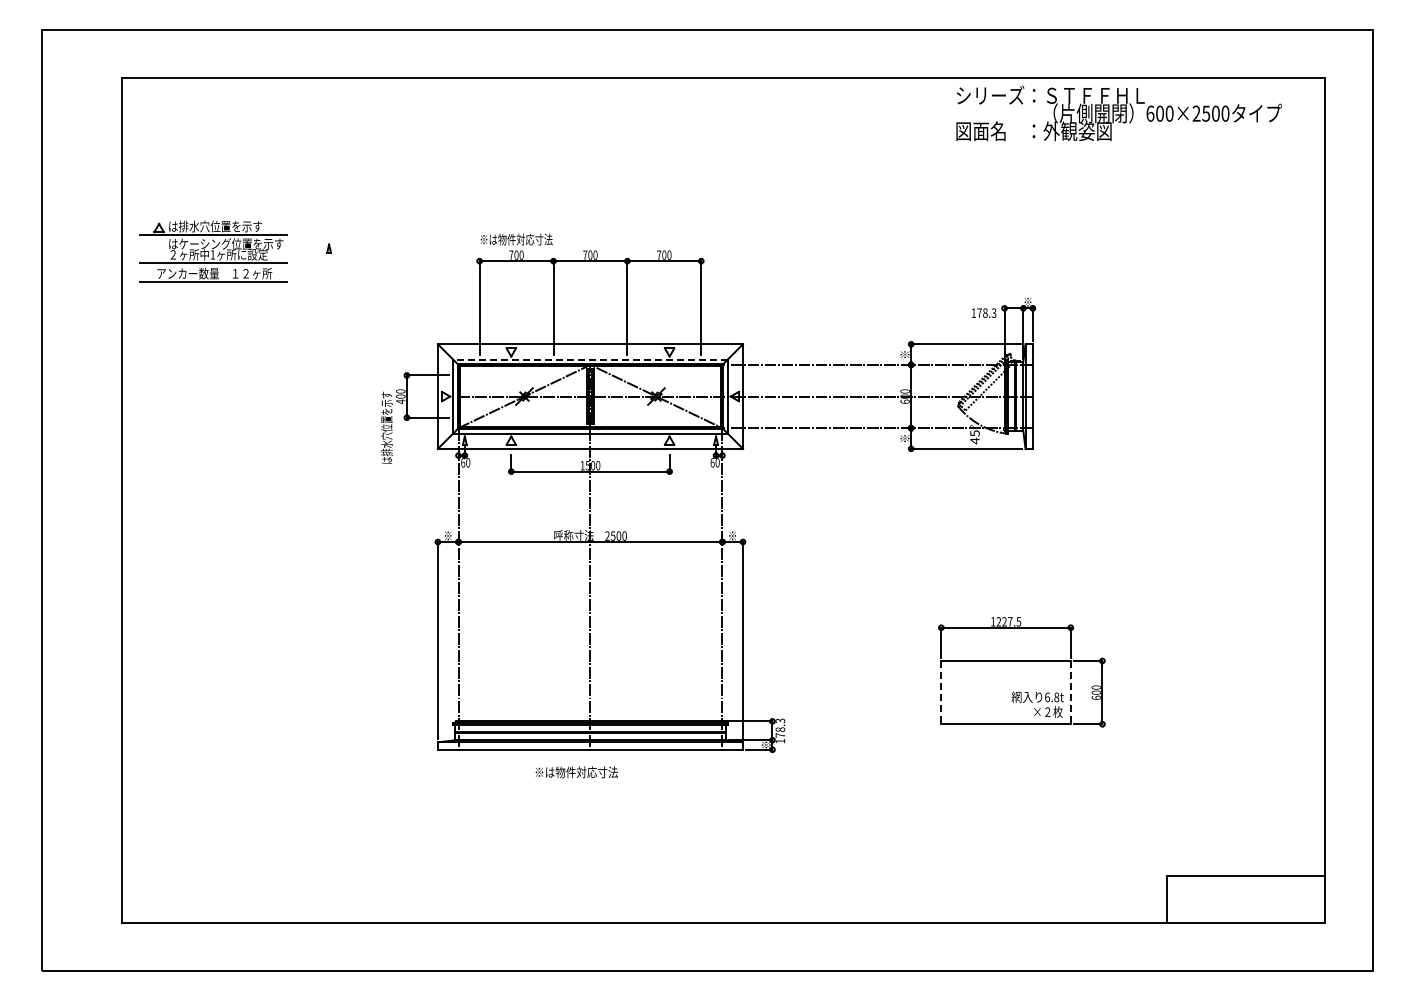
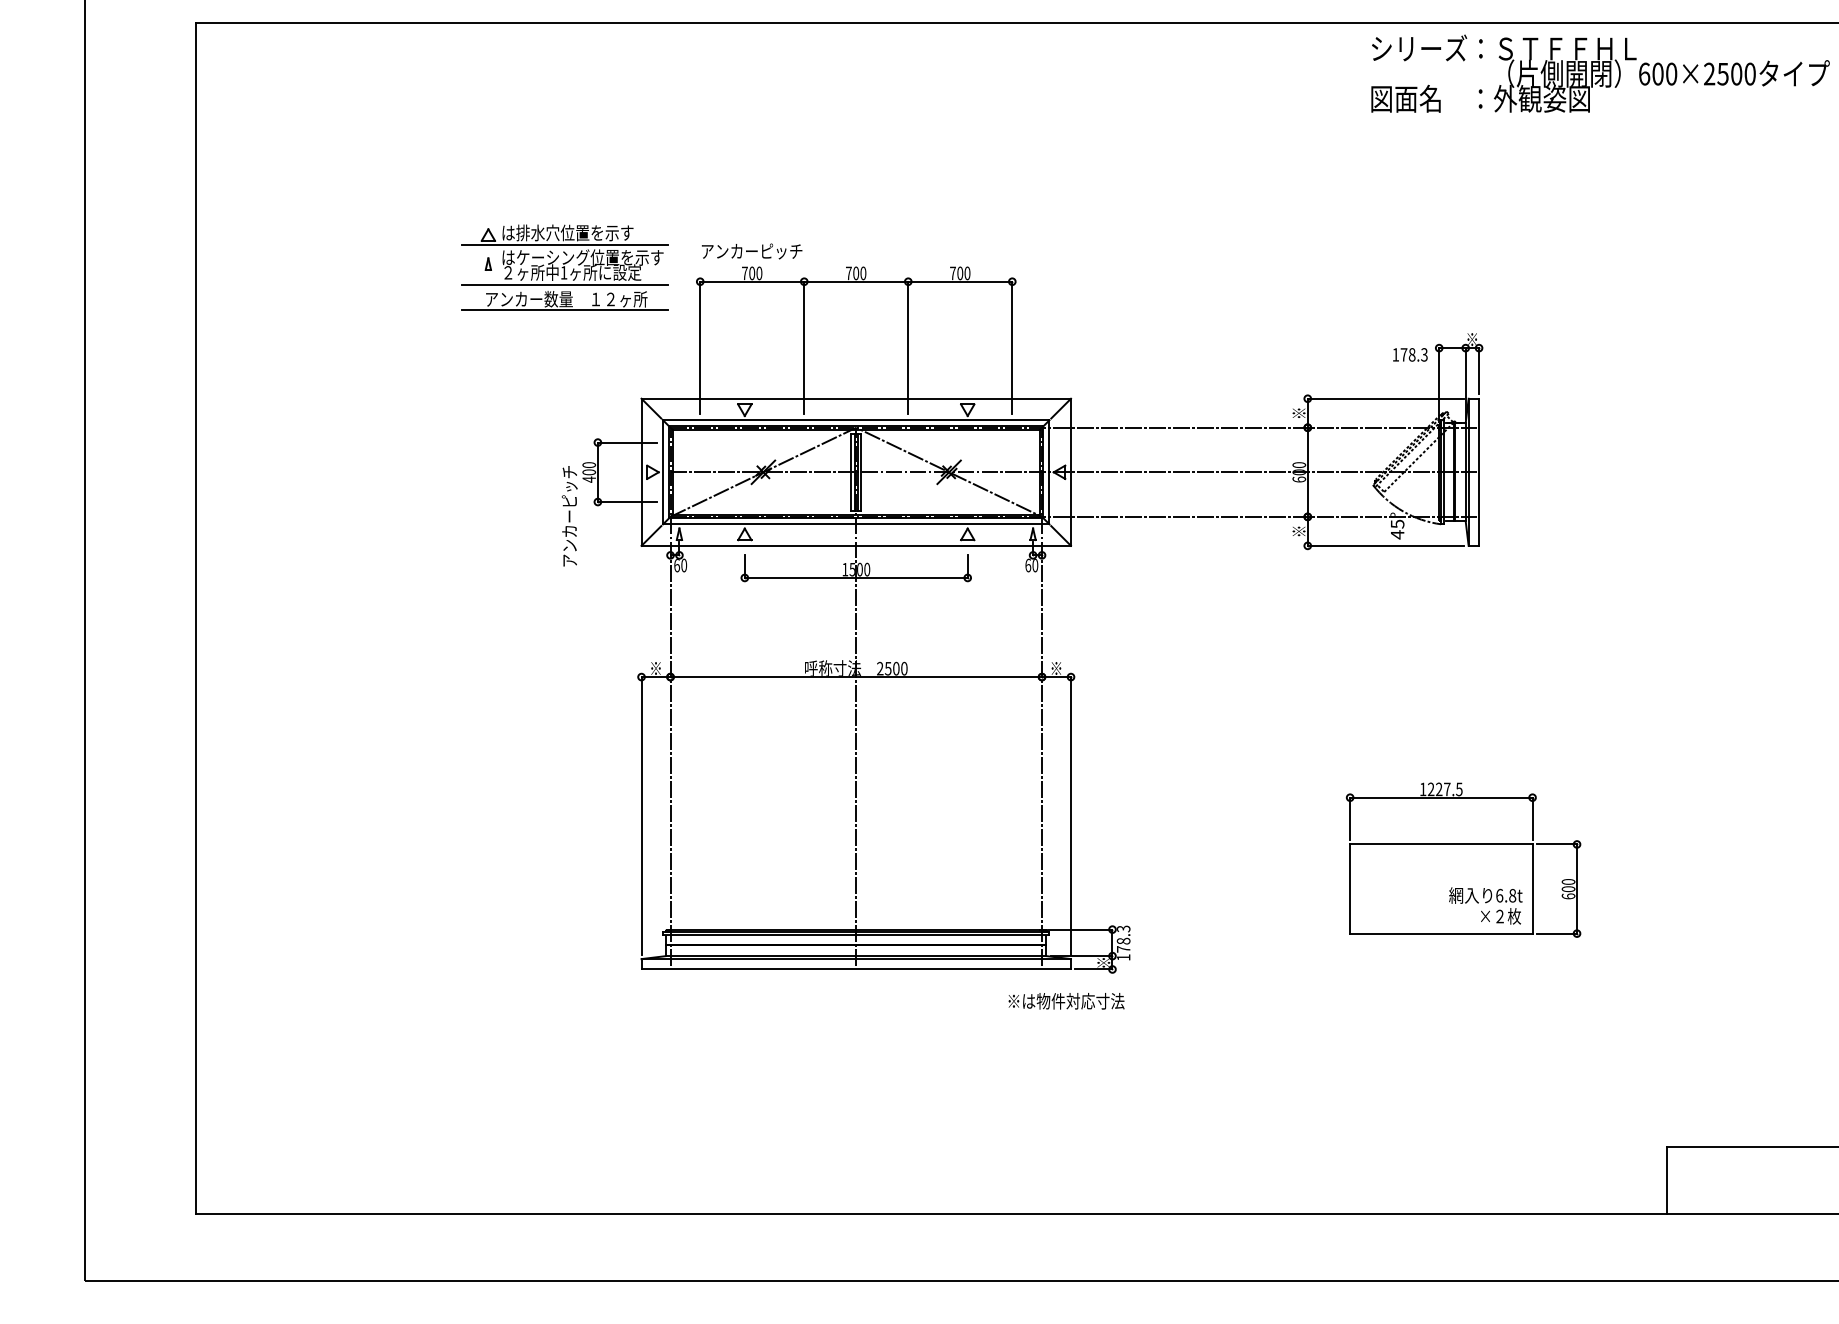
text: (516, 239) -> (752, 251), ※は物件対応寸法 -> アンカーピッチ
part: (213, 251) -> (564, 268), moved
line: (589, 359) -> (854, 420), dashed -> solid
text: (386, 427) -> (569, 515), は排水穴位置を示す -> アンカーピッチ
line: (941, 692) -> (1350, 888), dashed -> solid
line: (1070, 692) -> (1532, 888), dashed -> solid
text: (576, 772) -> (1066, 1001), moved

